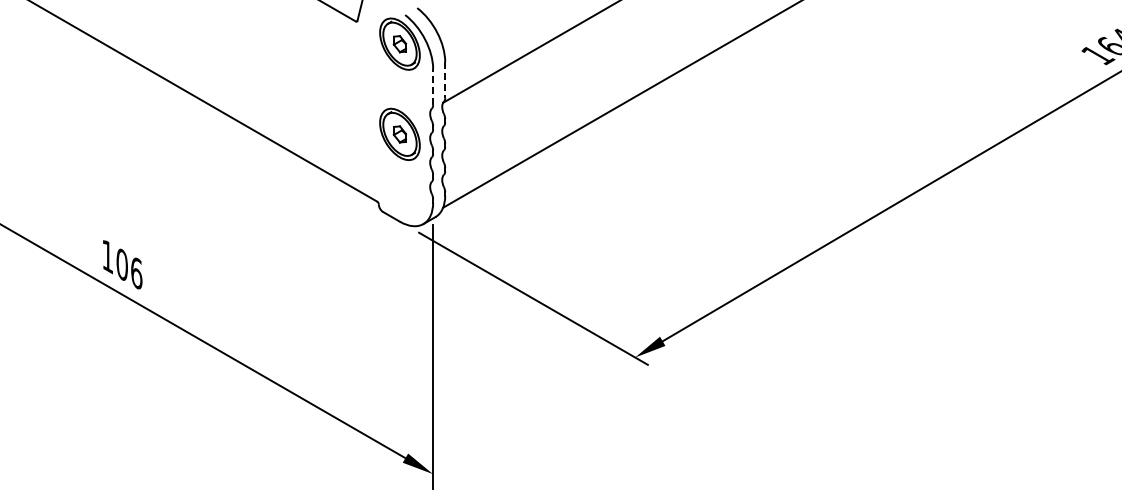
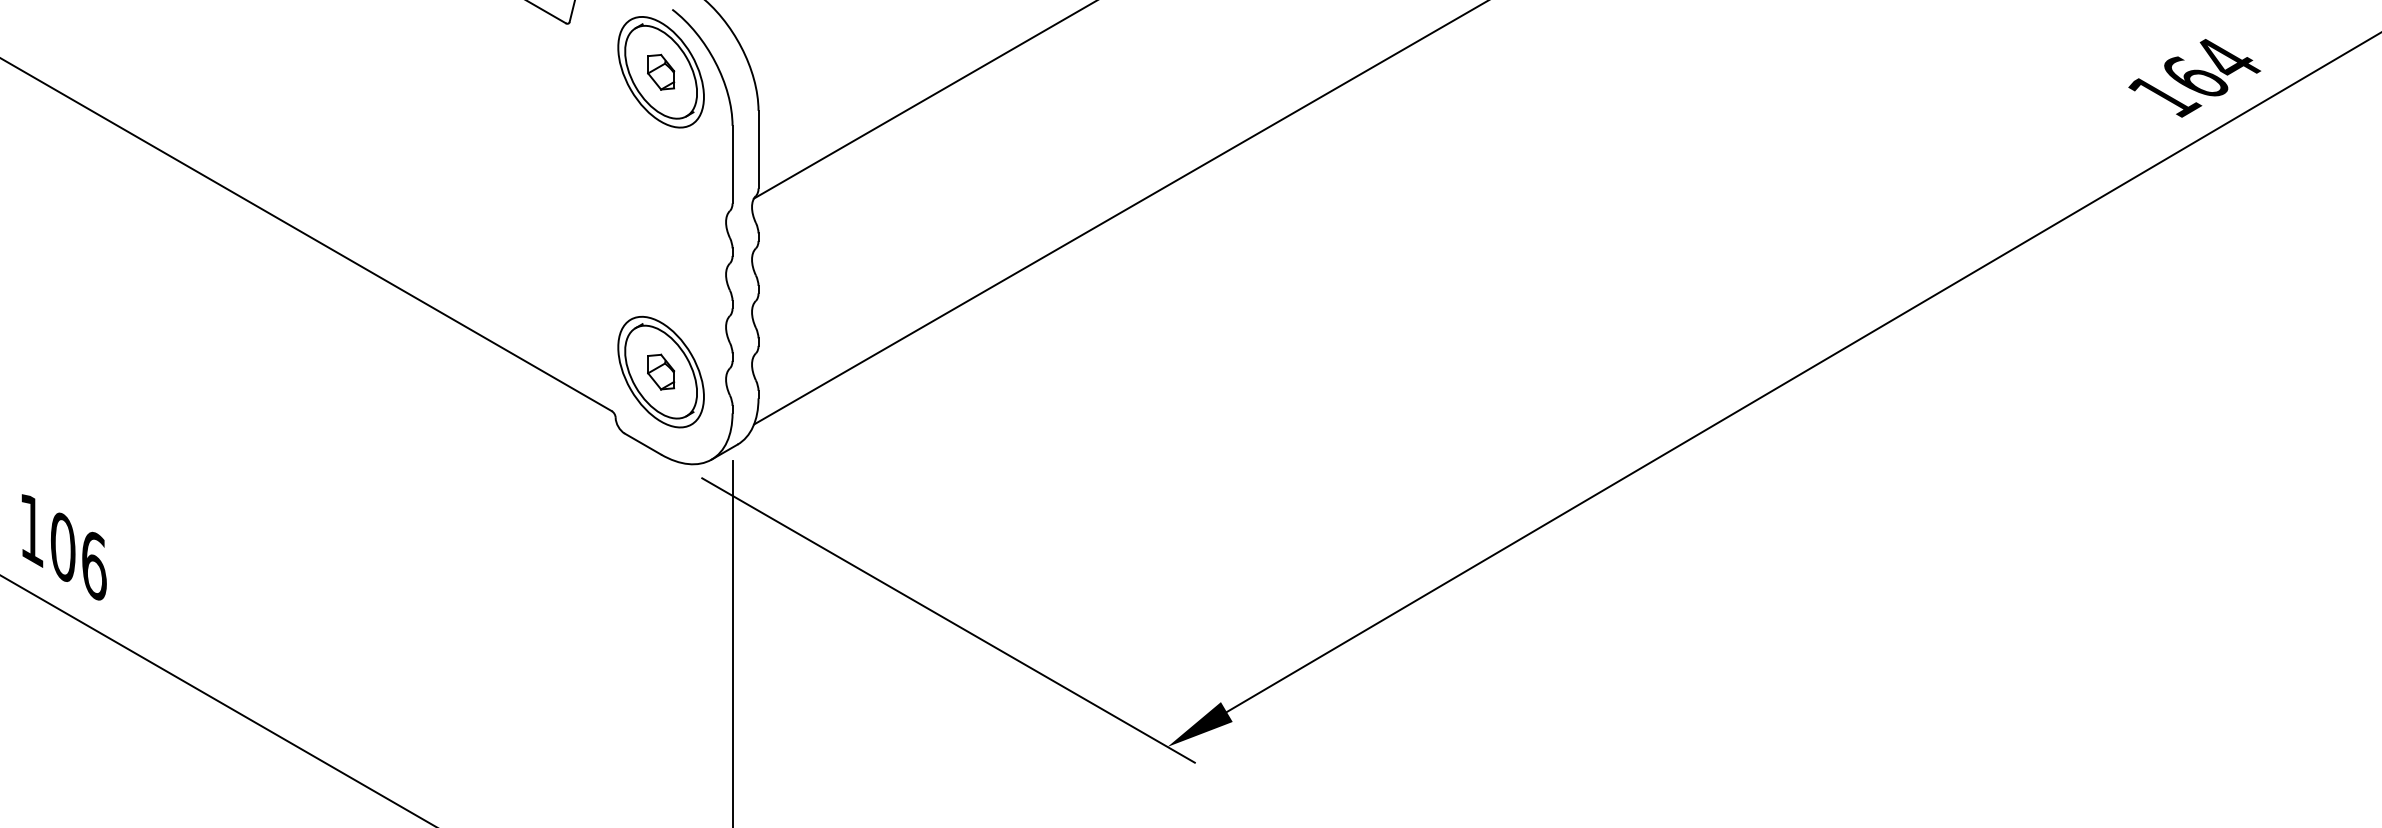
line: (445, 80) -> (759, 150), dashed -> solid
line: (433, 86) -> (733, 163), dashed -> solid
part: (399, 133) -> (660, 370), moved

